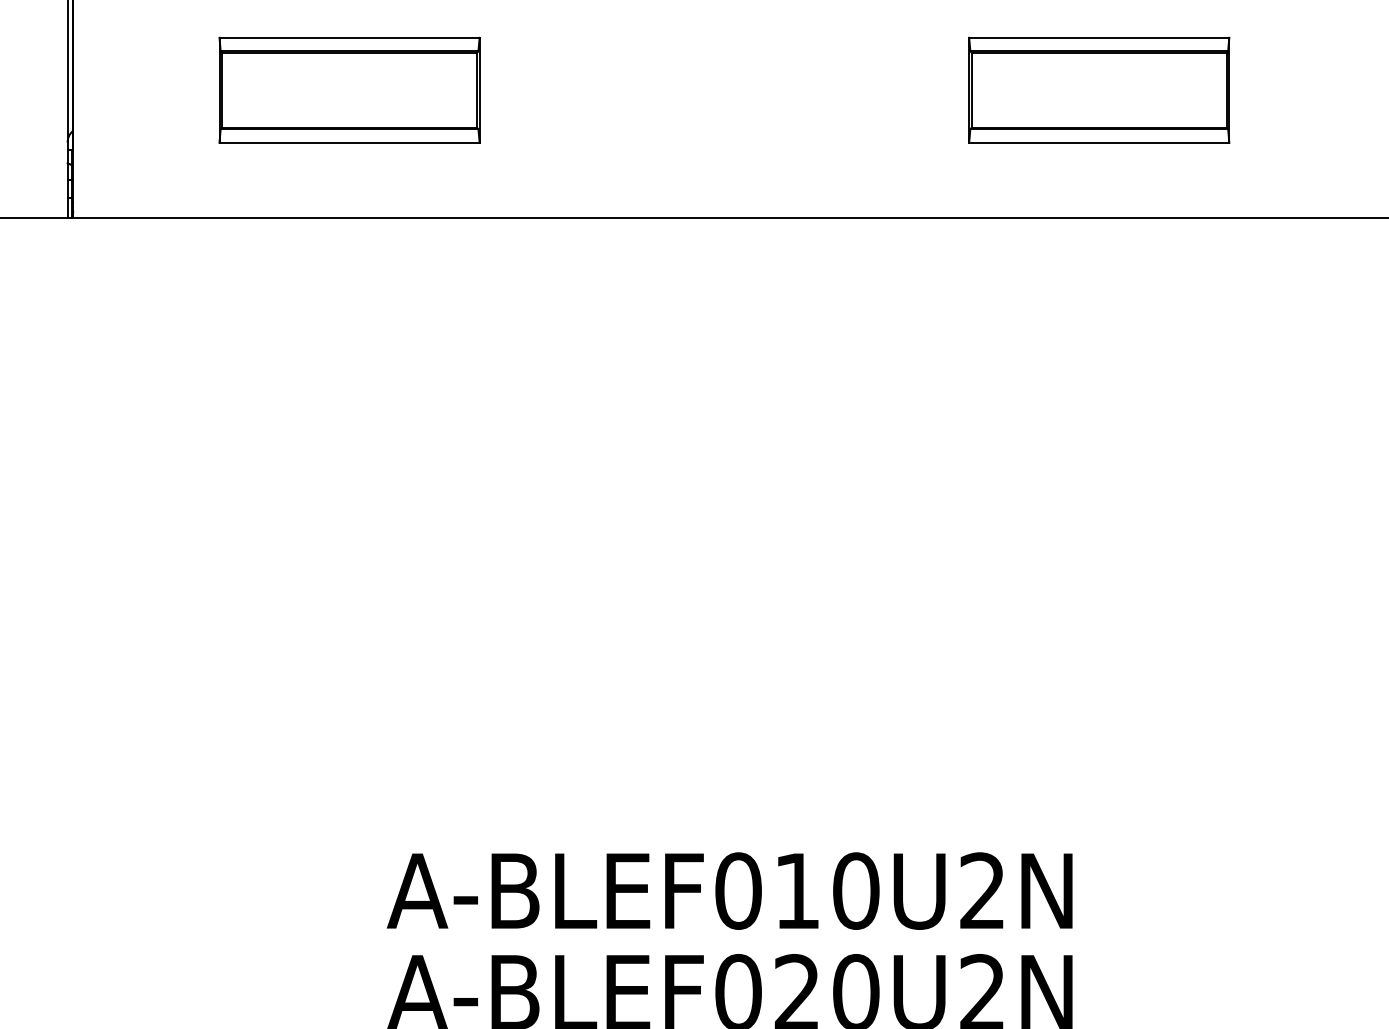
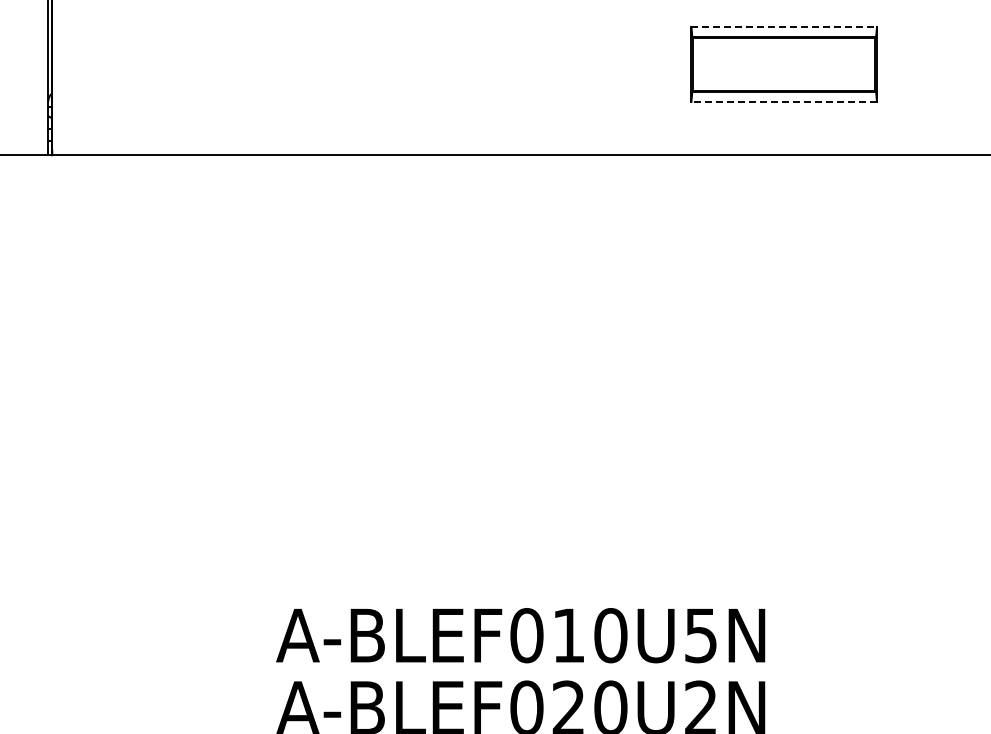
line: (1099, 37) -> (784, 26), solid -> dashed
part: (349, 90) -> (249, 64), removed
line: (1099, 142) -> (784, 101), solid -> dashed
text: (981, 890) -> (700, 635), A-BLEF010U2N -> A-BLEF010U5N

